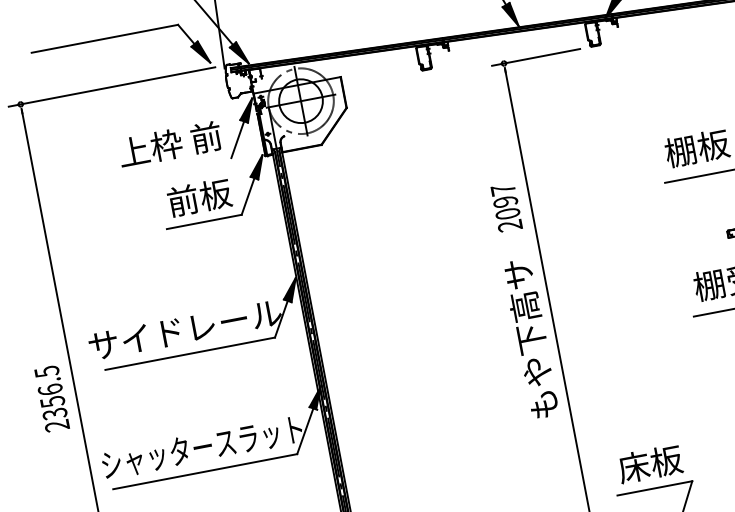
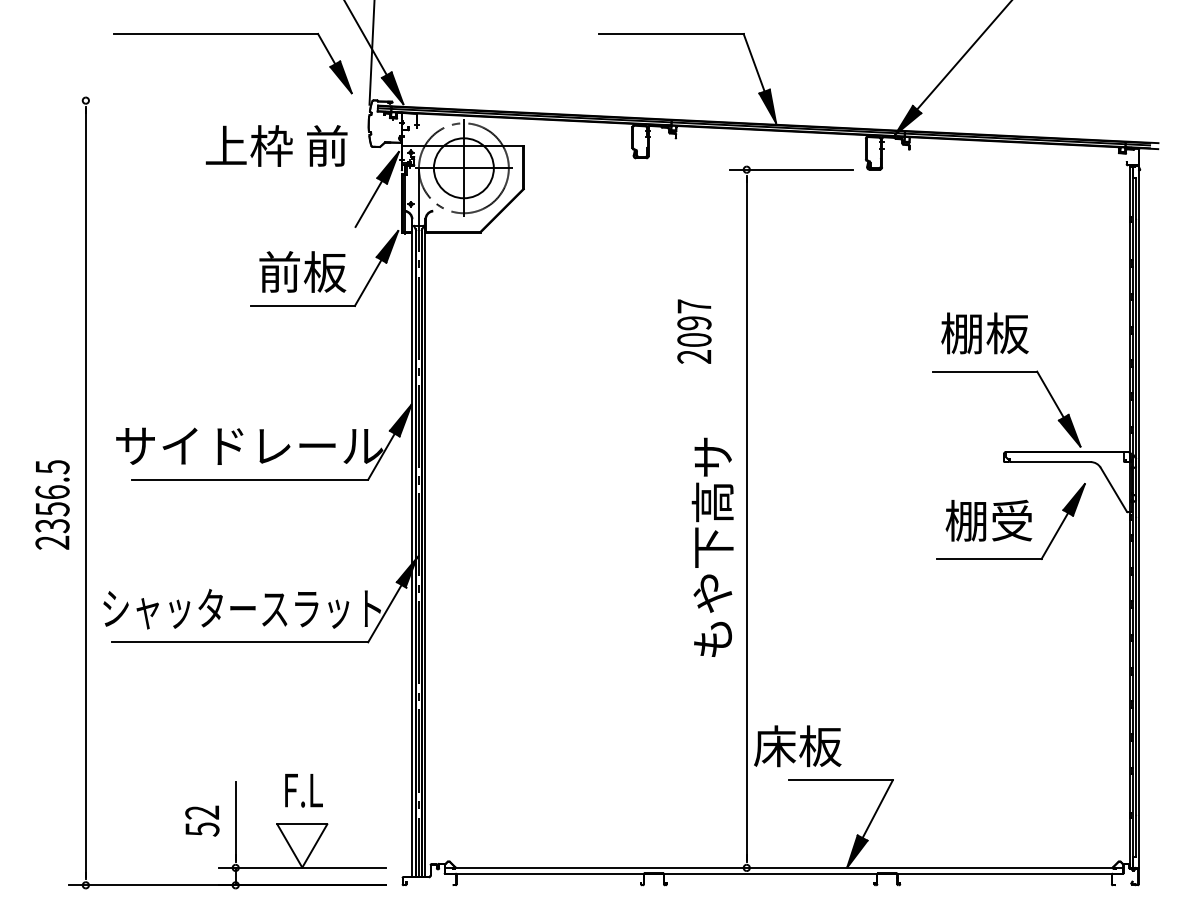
line: (112, 86) -> (213, 100), removed
text: (169, 144) -> (276, 145), moved
text: (506, 207) -> (694, 331), moved
text: (650, 464) -> (797, 746), moved

